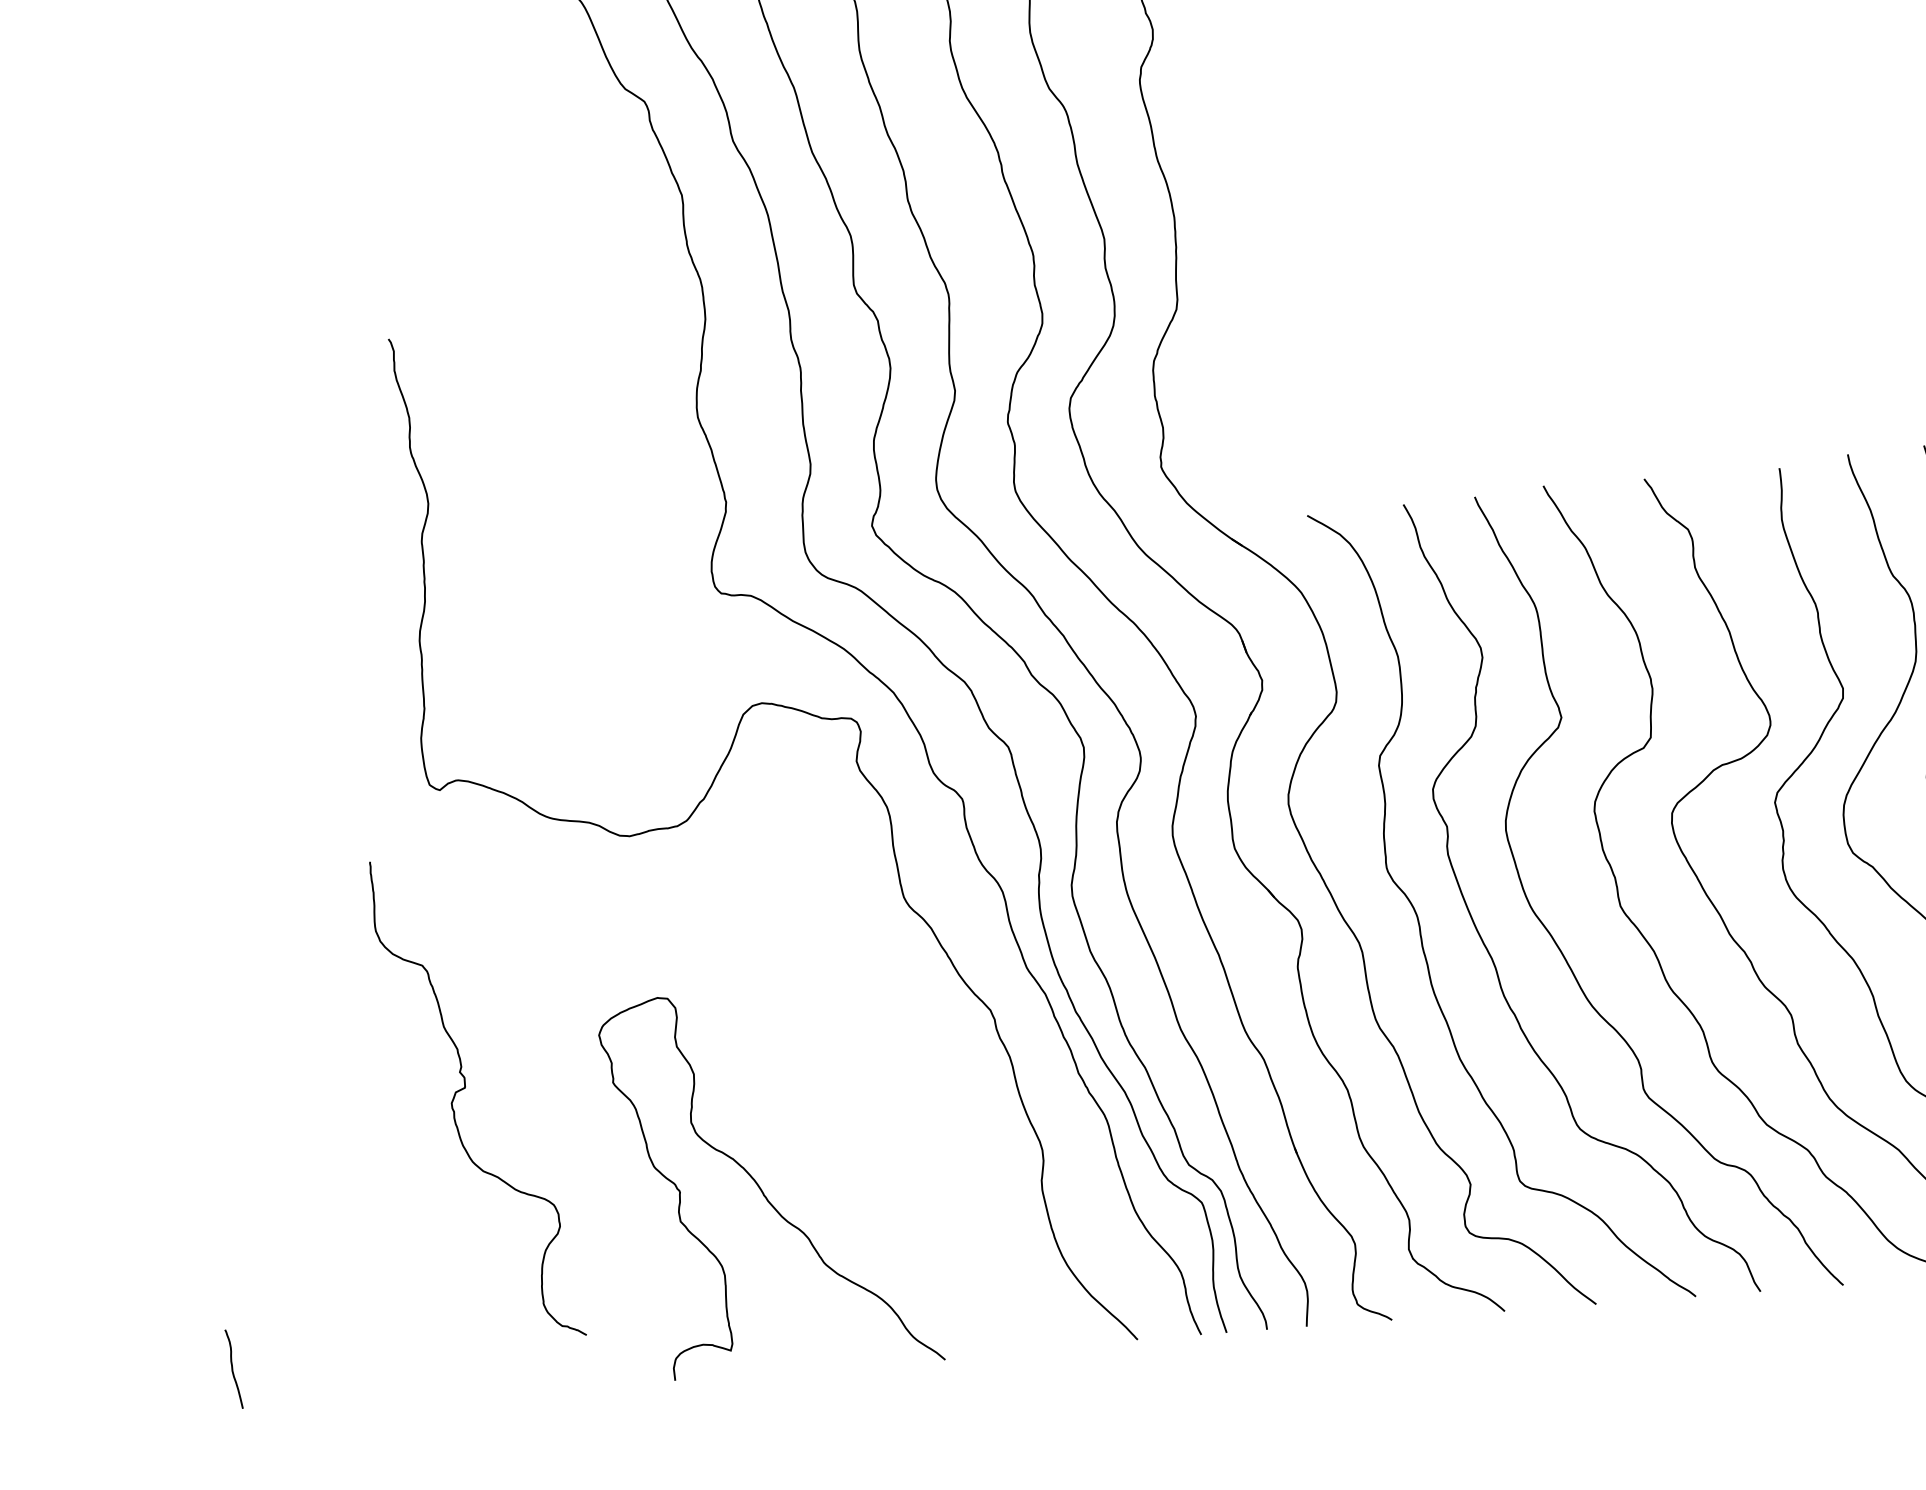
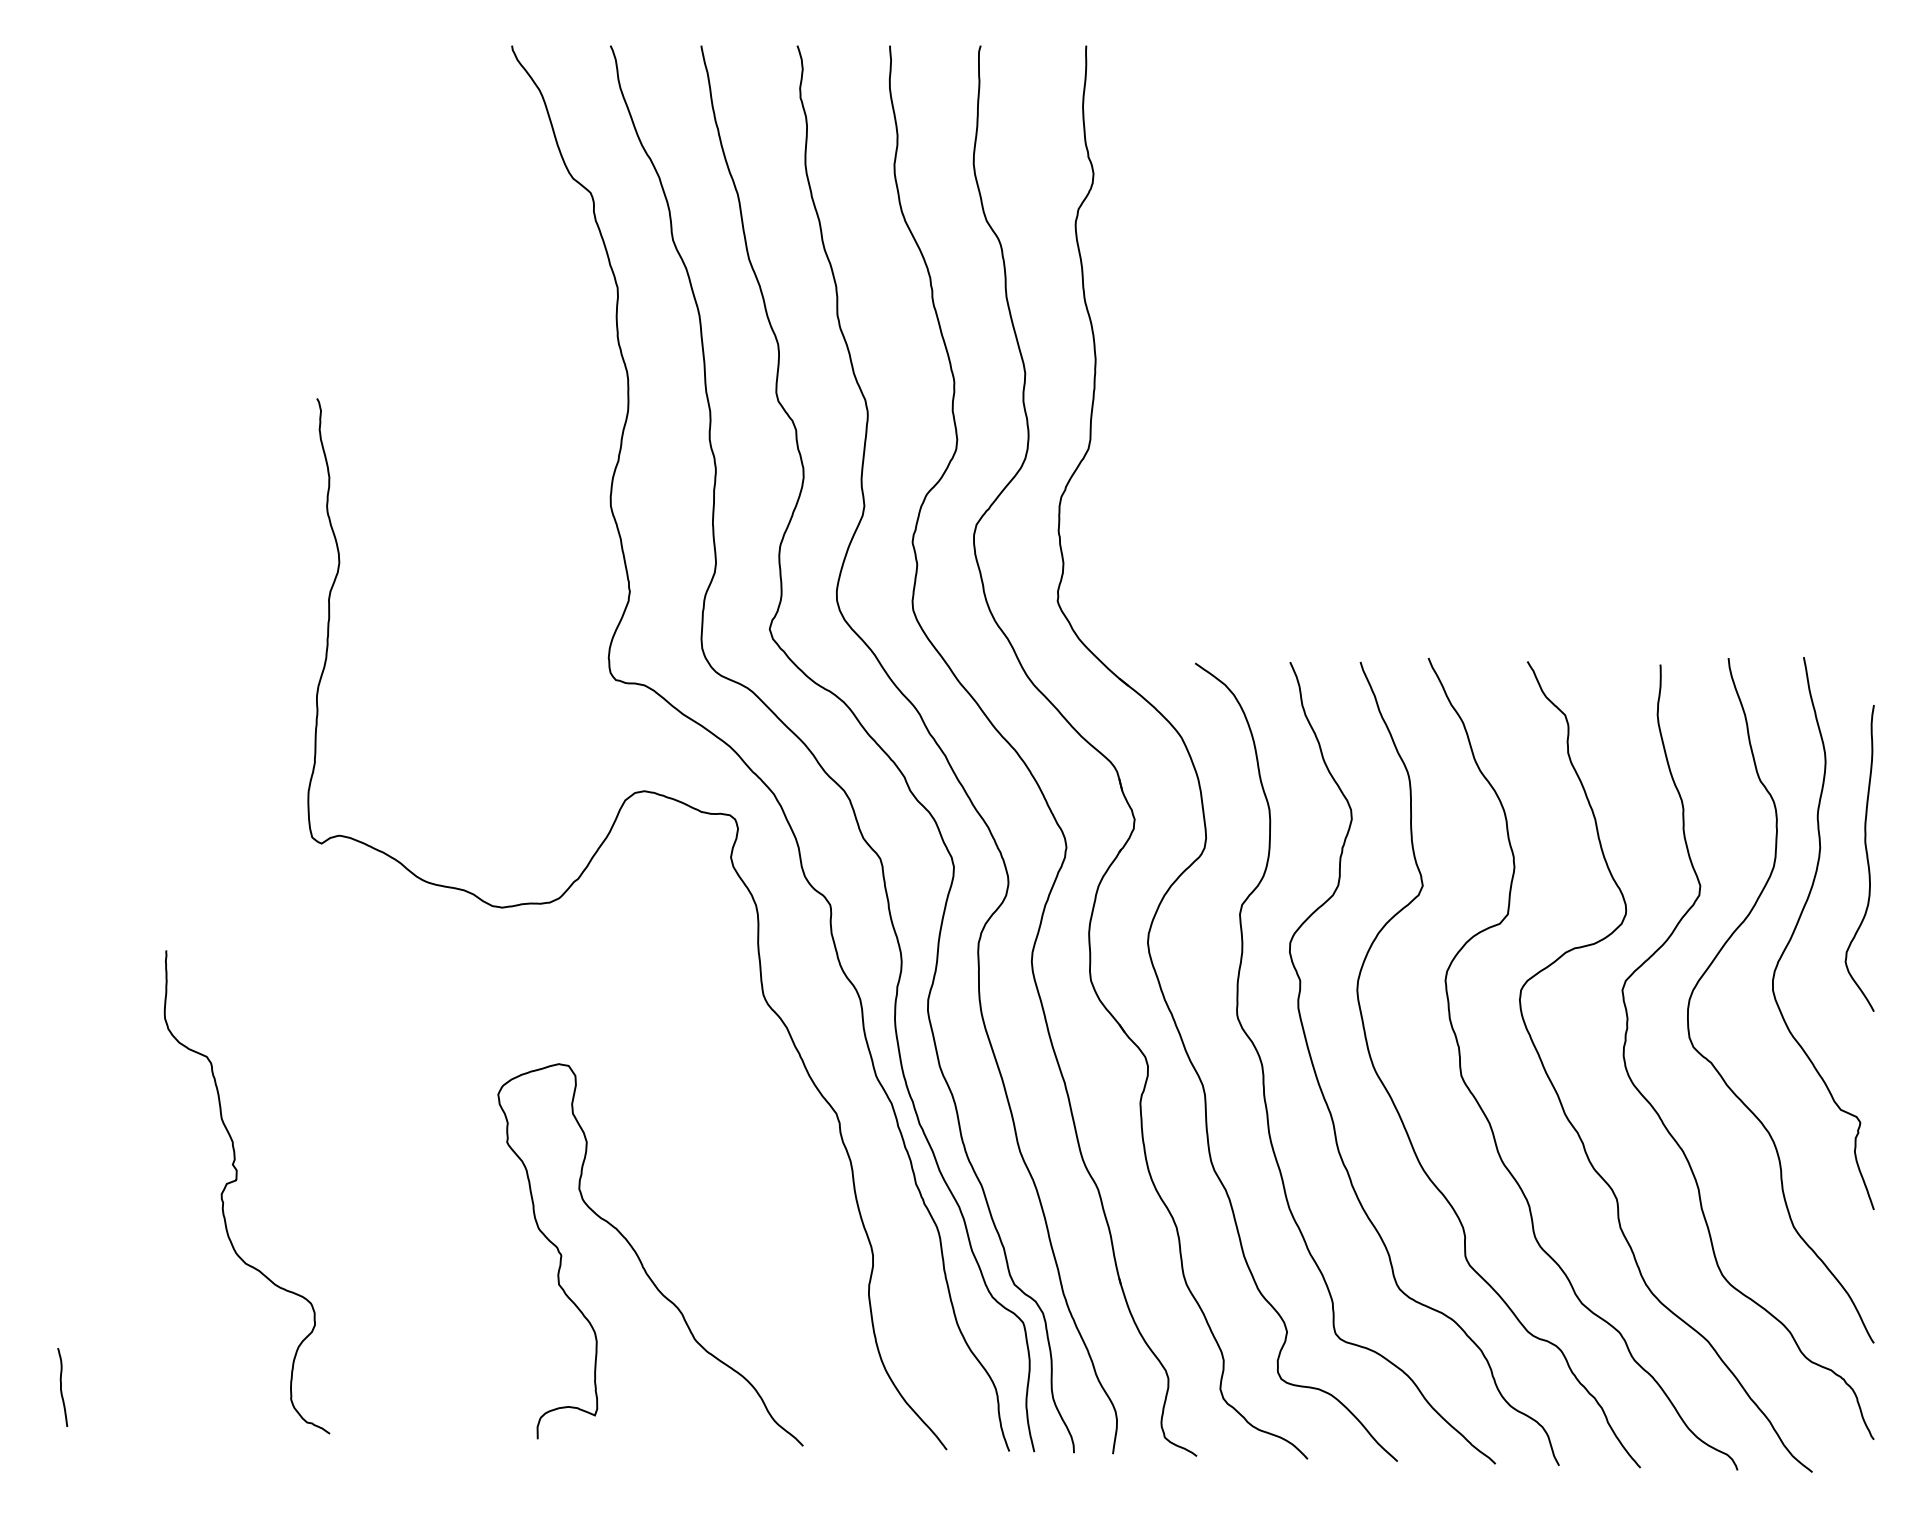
curve: (465, 1088) -> (236, 1181), moved
curve: (761, 1188) -> (641, 1260), moved

